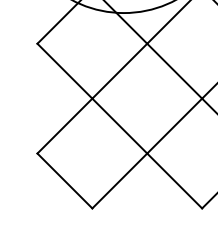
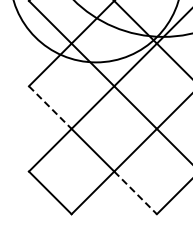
line: (65, 71) -> (50, 107), solid -> dashed
line: (174, 181) -> (135, 193), solid -> dashed

